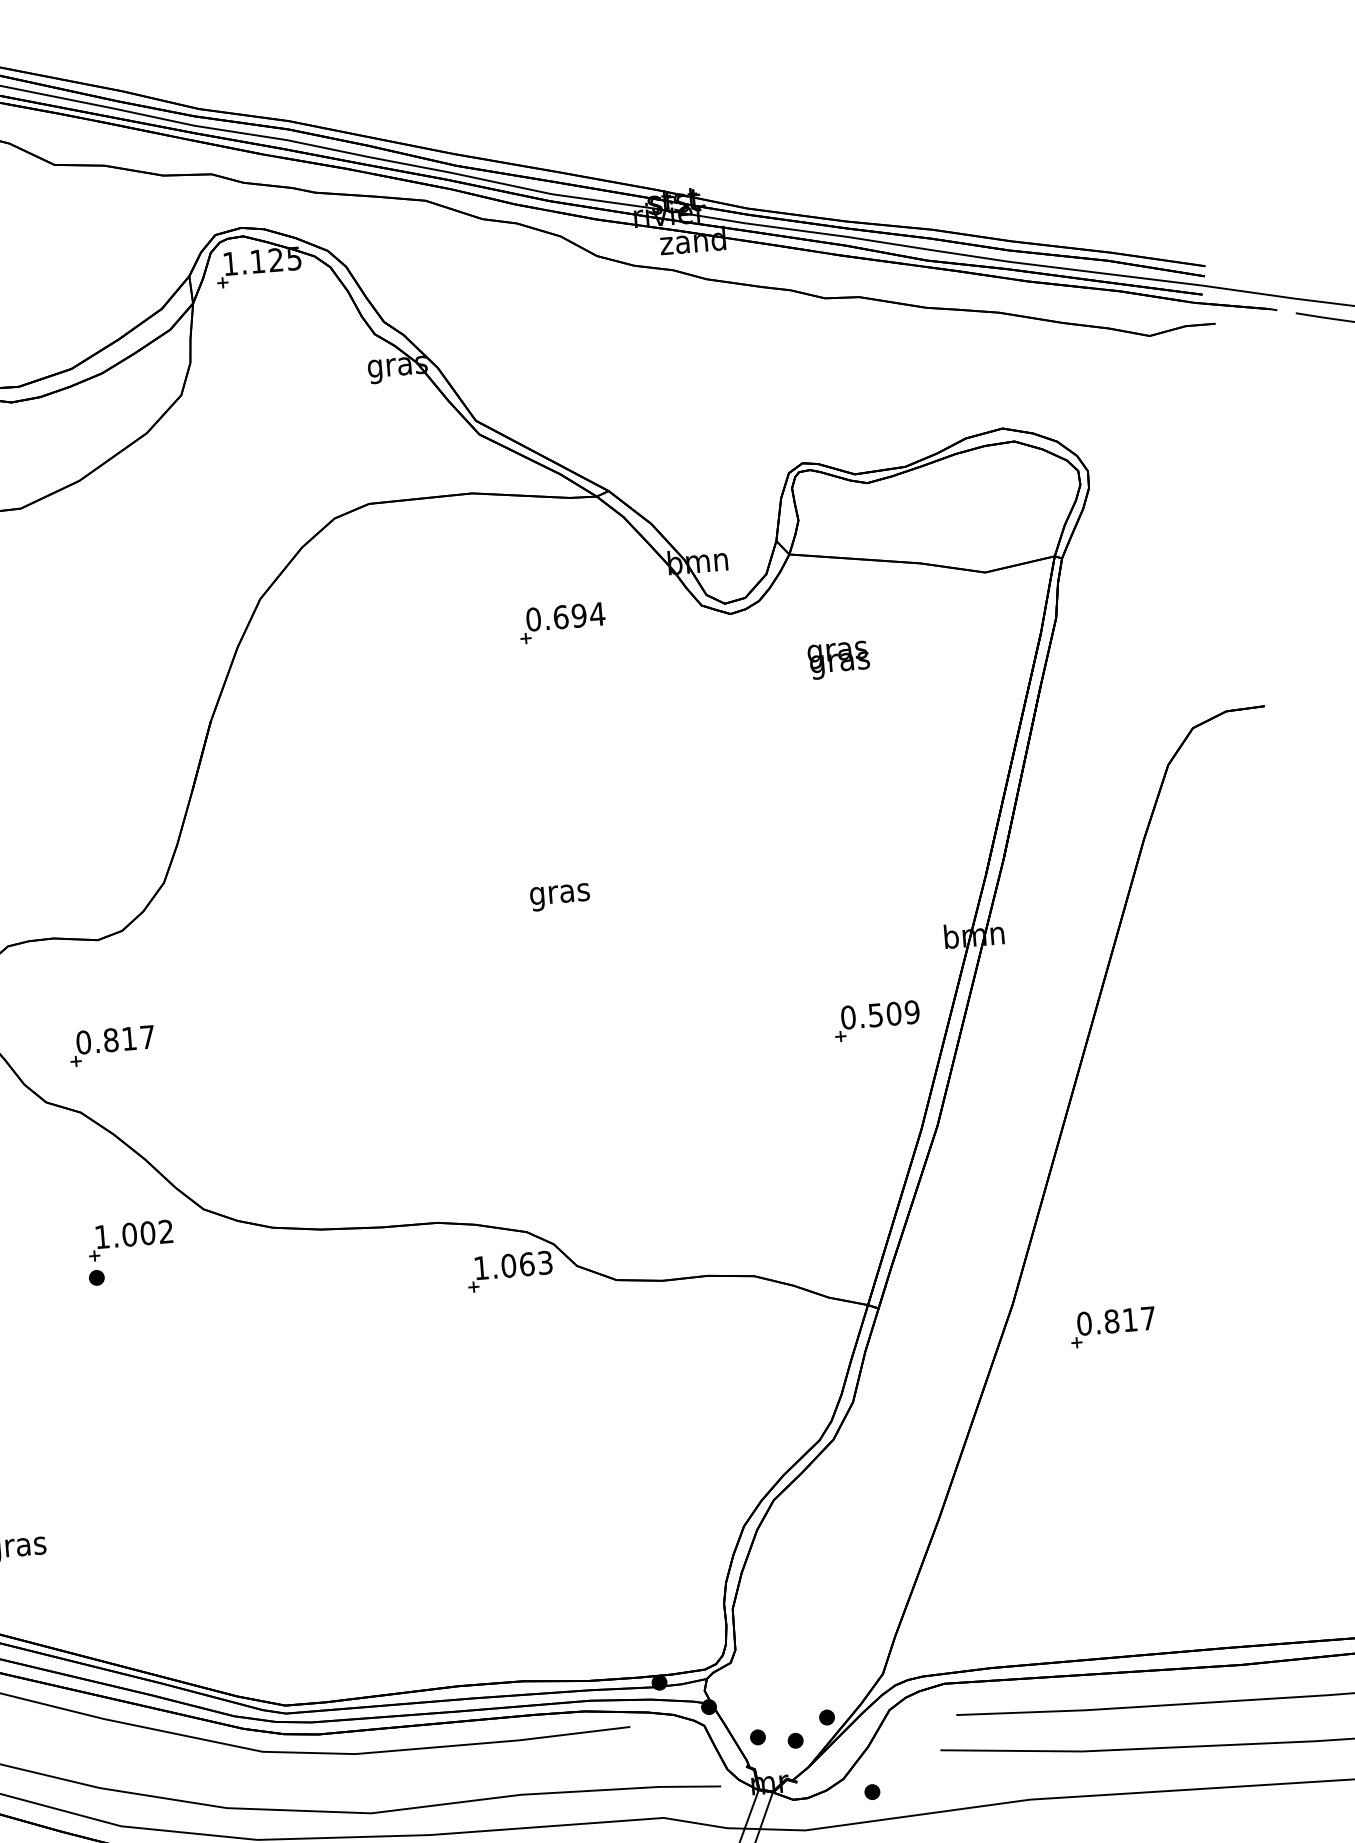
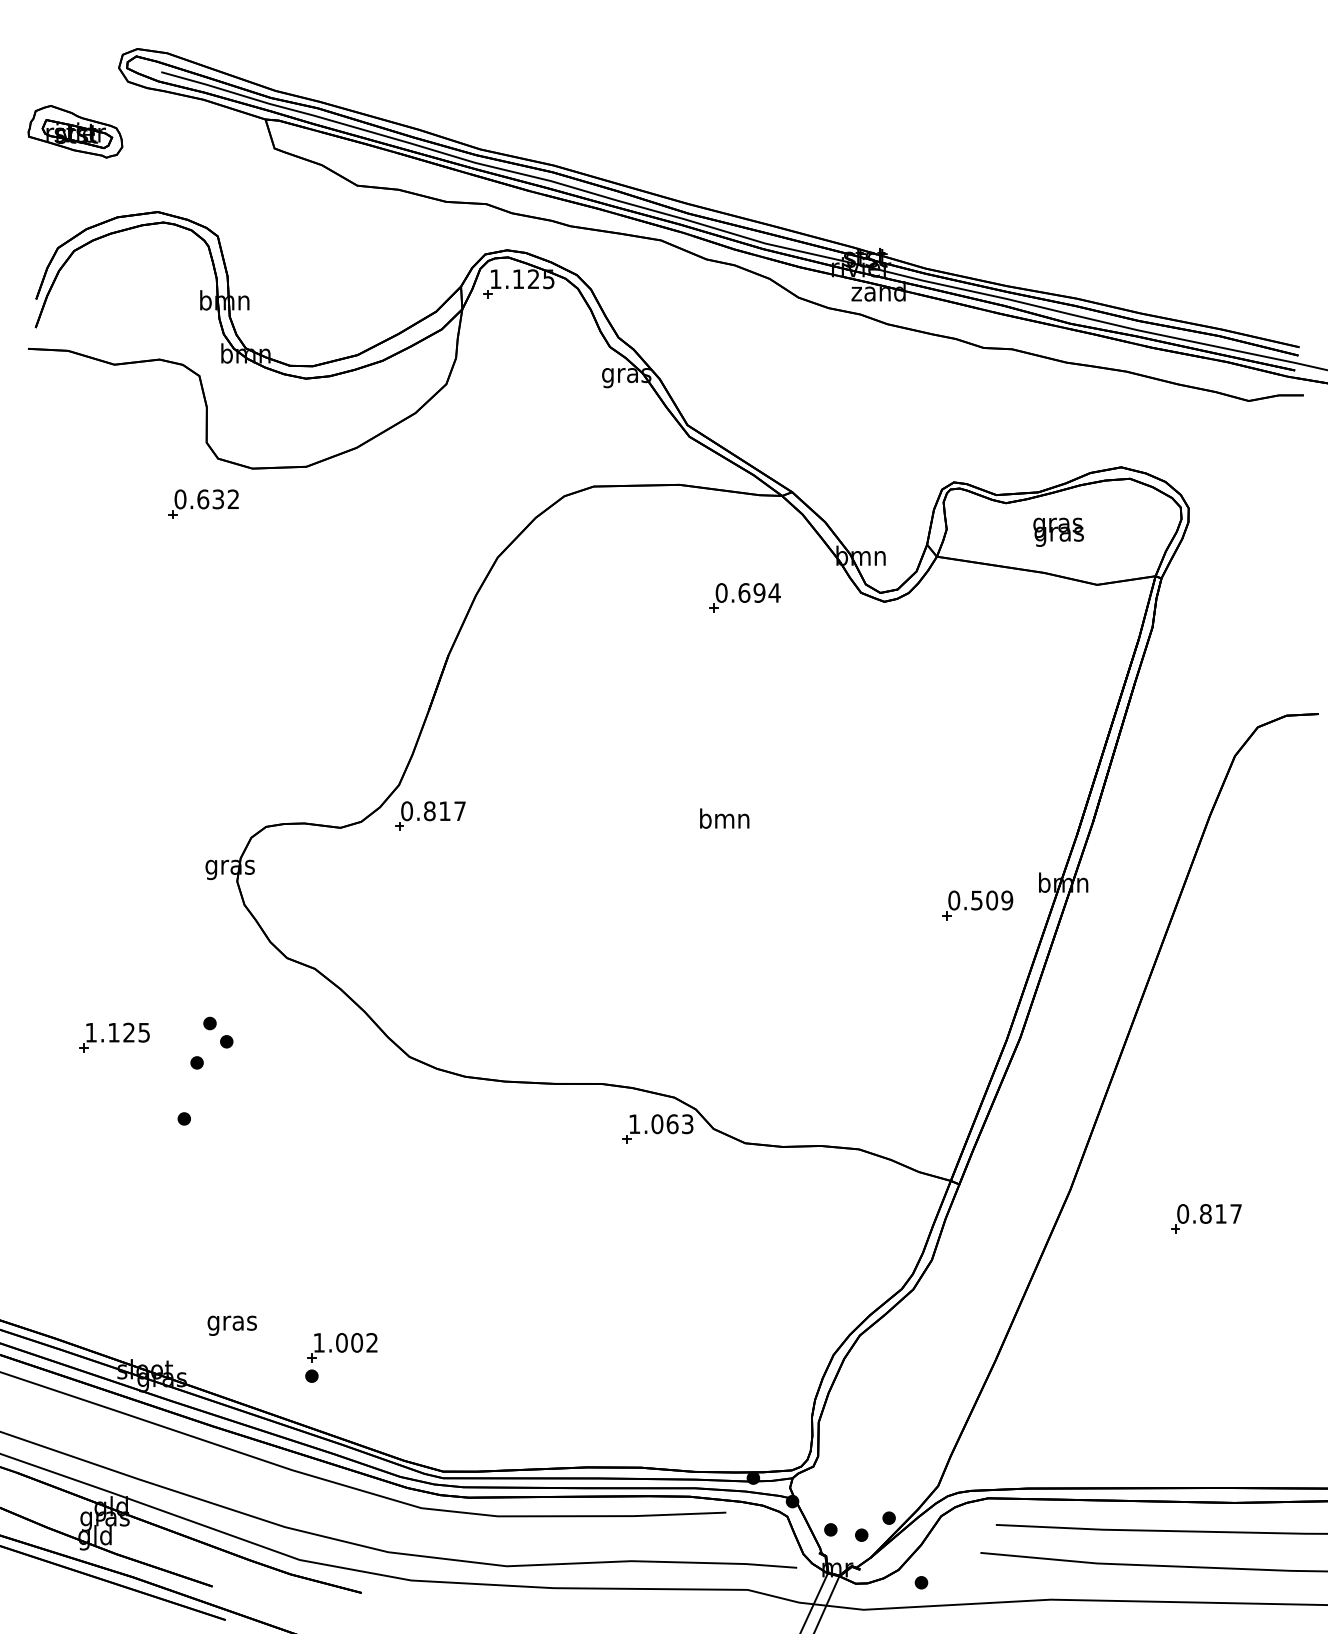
text: (838, 659) -> (1058, 531), moved
text: (559, 893) -> (724, 820), gras -> bmn
part: (876, 1021) -> (977, 905), moved
part: (112, 1045) -> (430, 815), moved
part: (130, 1252) -> (341, 1357), moved
part: (1113, 1326) -> (1206, 1218), moved

